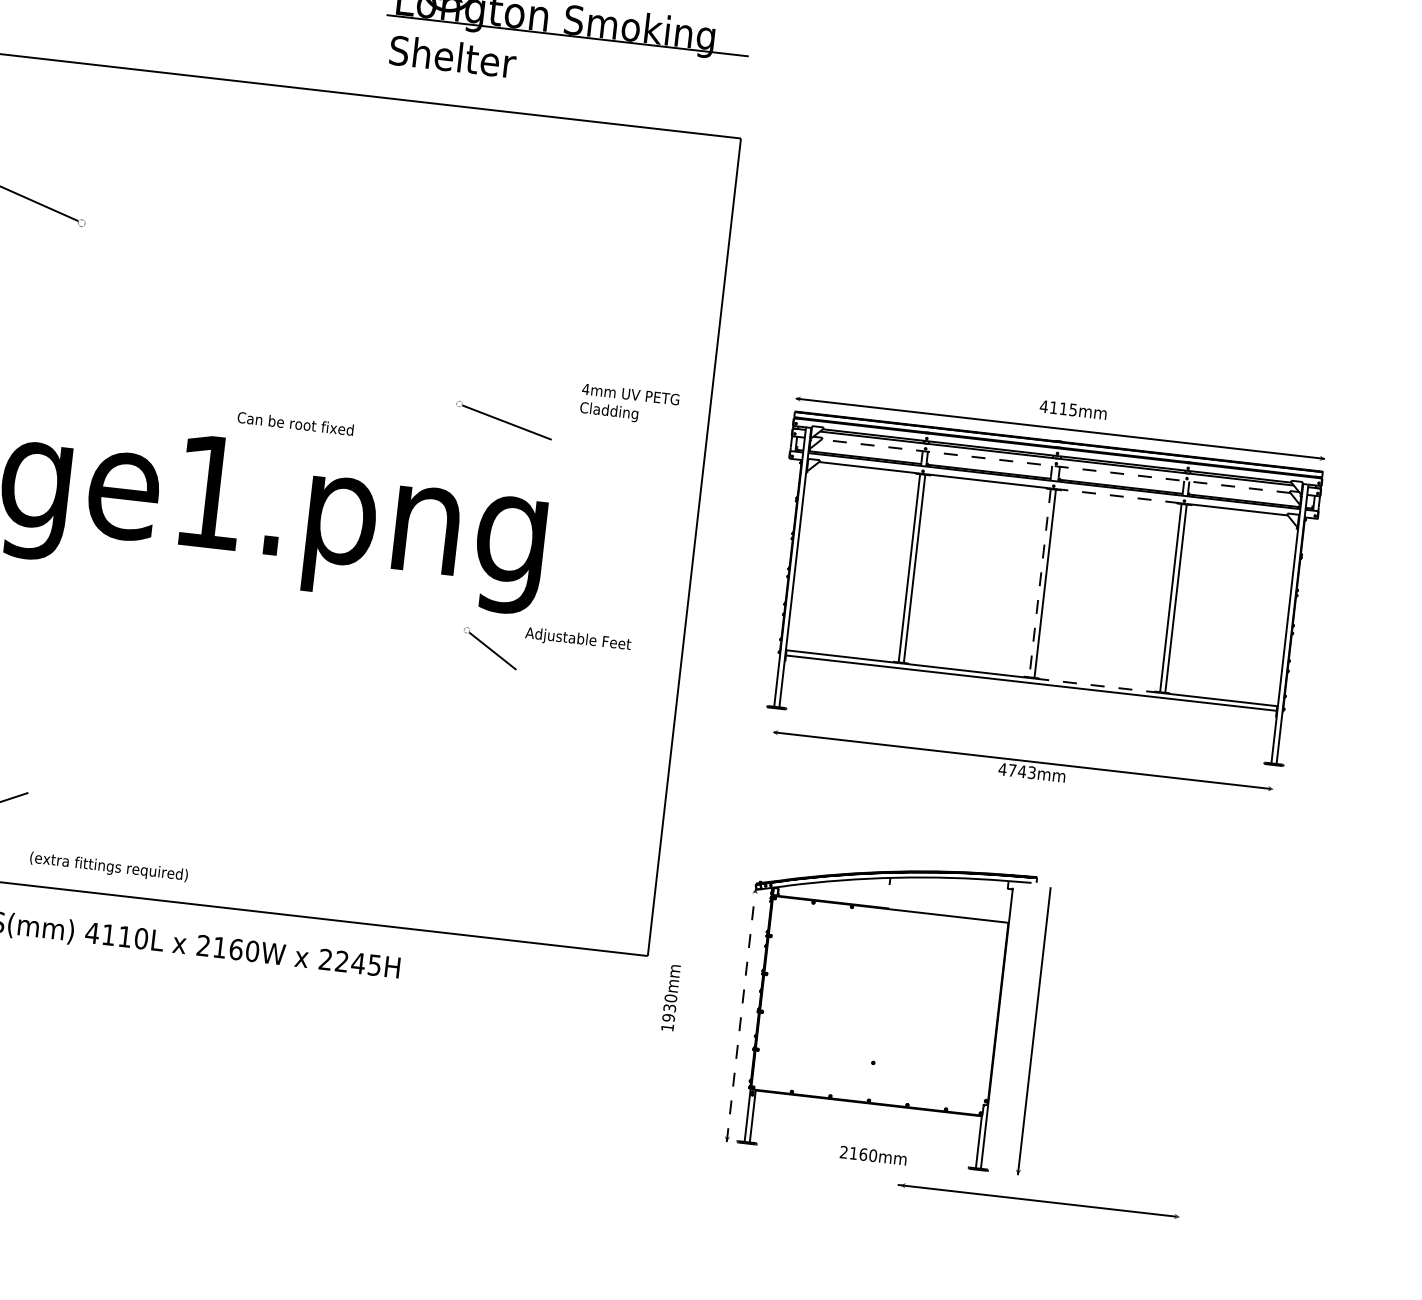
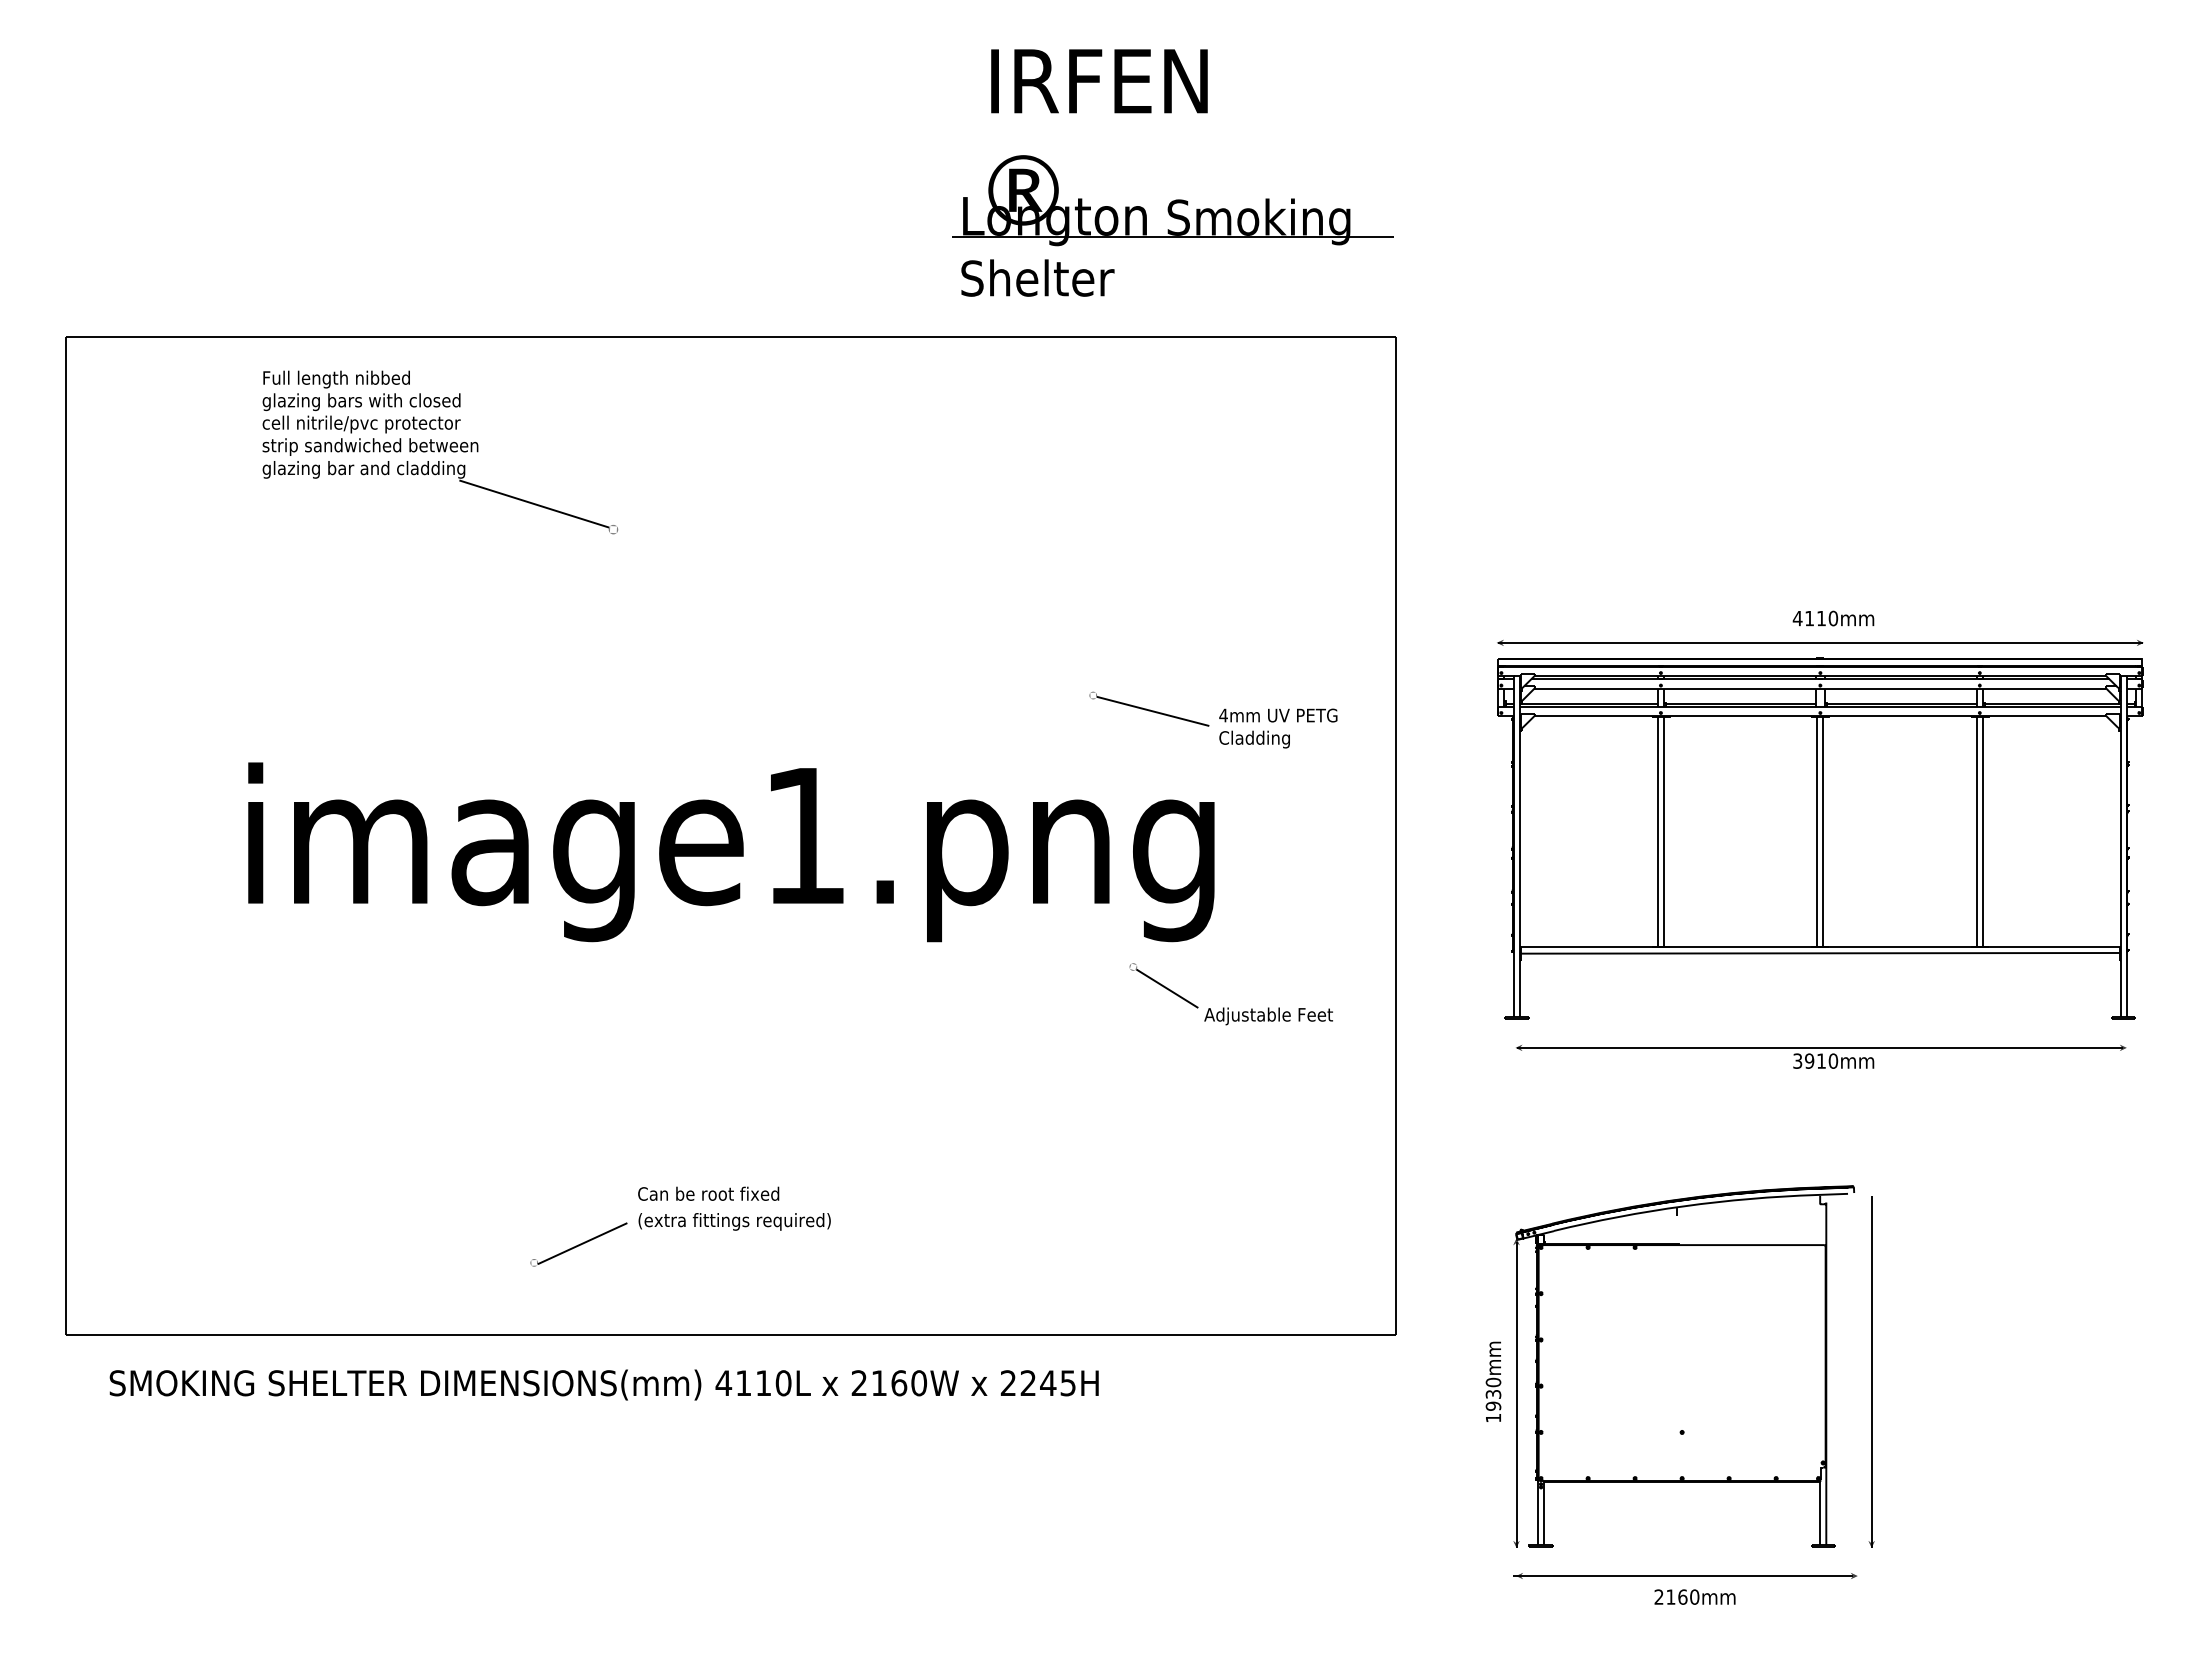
text: (629, 405) -> (1278, 728), moved
text: (1073, 409) -> (1833, 618), 4115mm -> 4110mm
text: (295, 423) -> (708, 1193), moved
line: (1055, 466) -> (1819, 688), dashed -> solid
line: (1119, 496) -> (1900, 716), dashed -> solid
line: (1040, 583) -> (1817, 831), dashed -> solid
text: (578, 639) -> (1268, 1016), moved
line: (1098, 685) -> (1901, 947), dashed -> solid
text: (1017, 770) -> (1815, 1060), 4743mm -> 3910mm
text: (108, 867) -> (734, 1221), moved
text: (670, 997) -> (1493, 1381), moved
line: (741, 1016) -> (1516, 1394), dashed -> solid
text: (873, 1155) -> (1694, 1596), moved
part: (1038, 1200) -> (1685, 1575), moved

